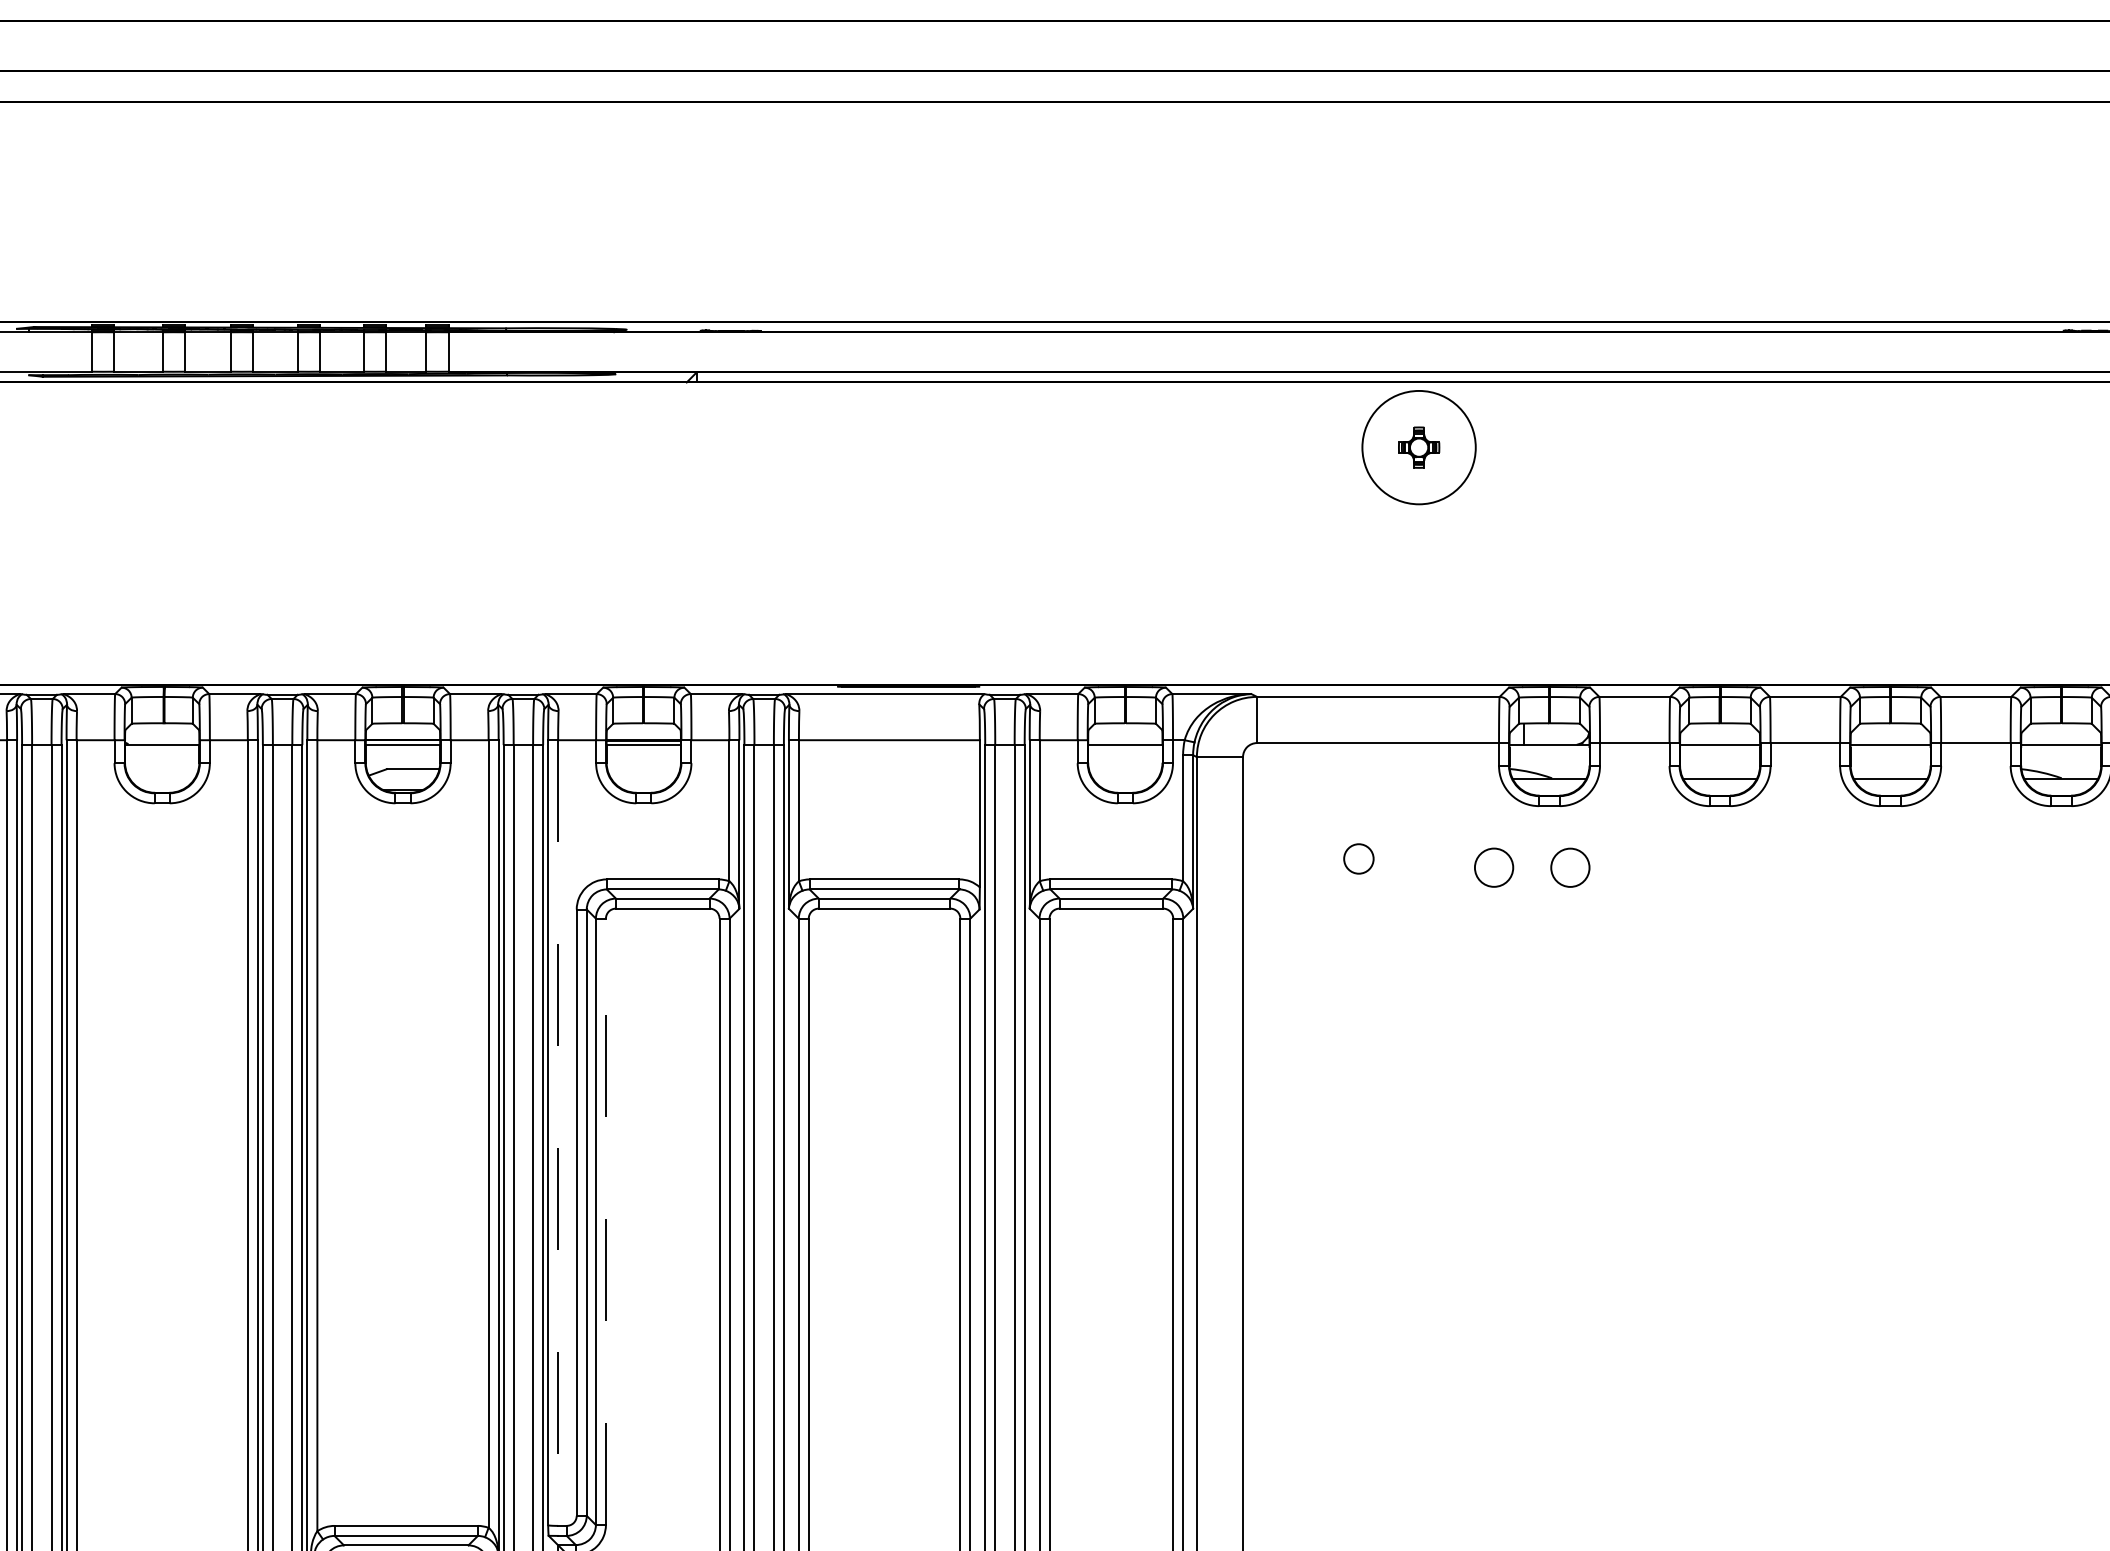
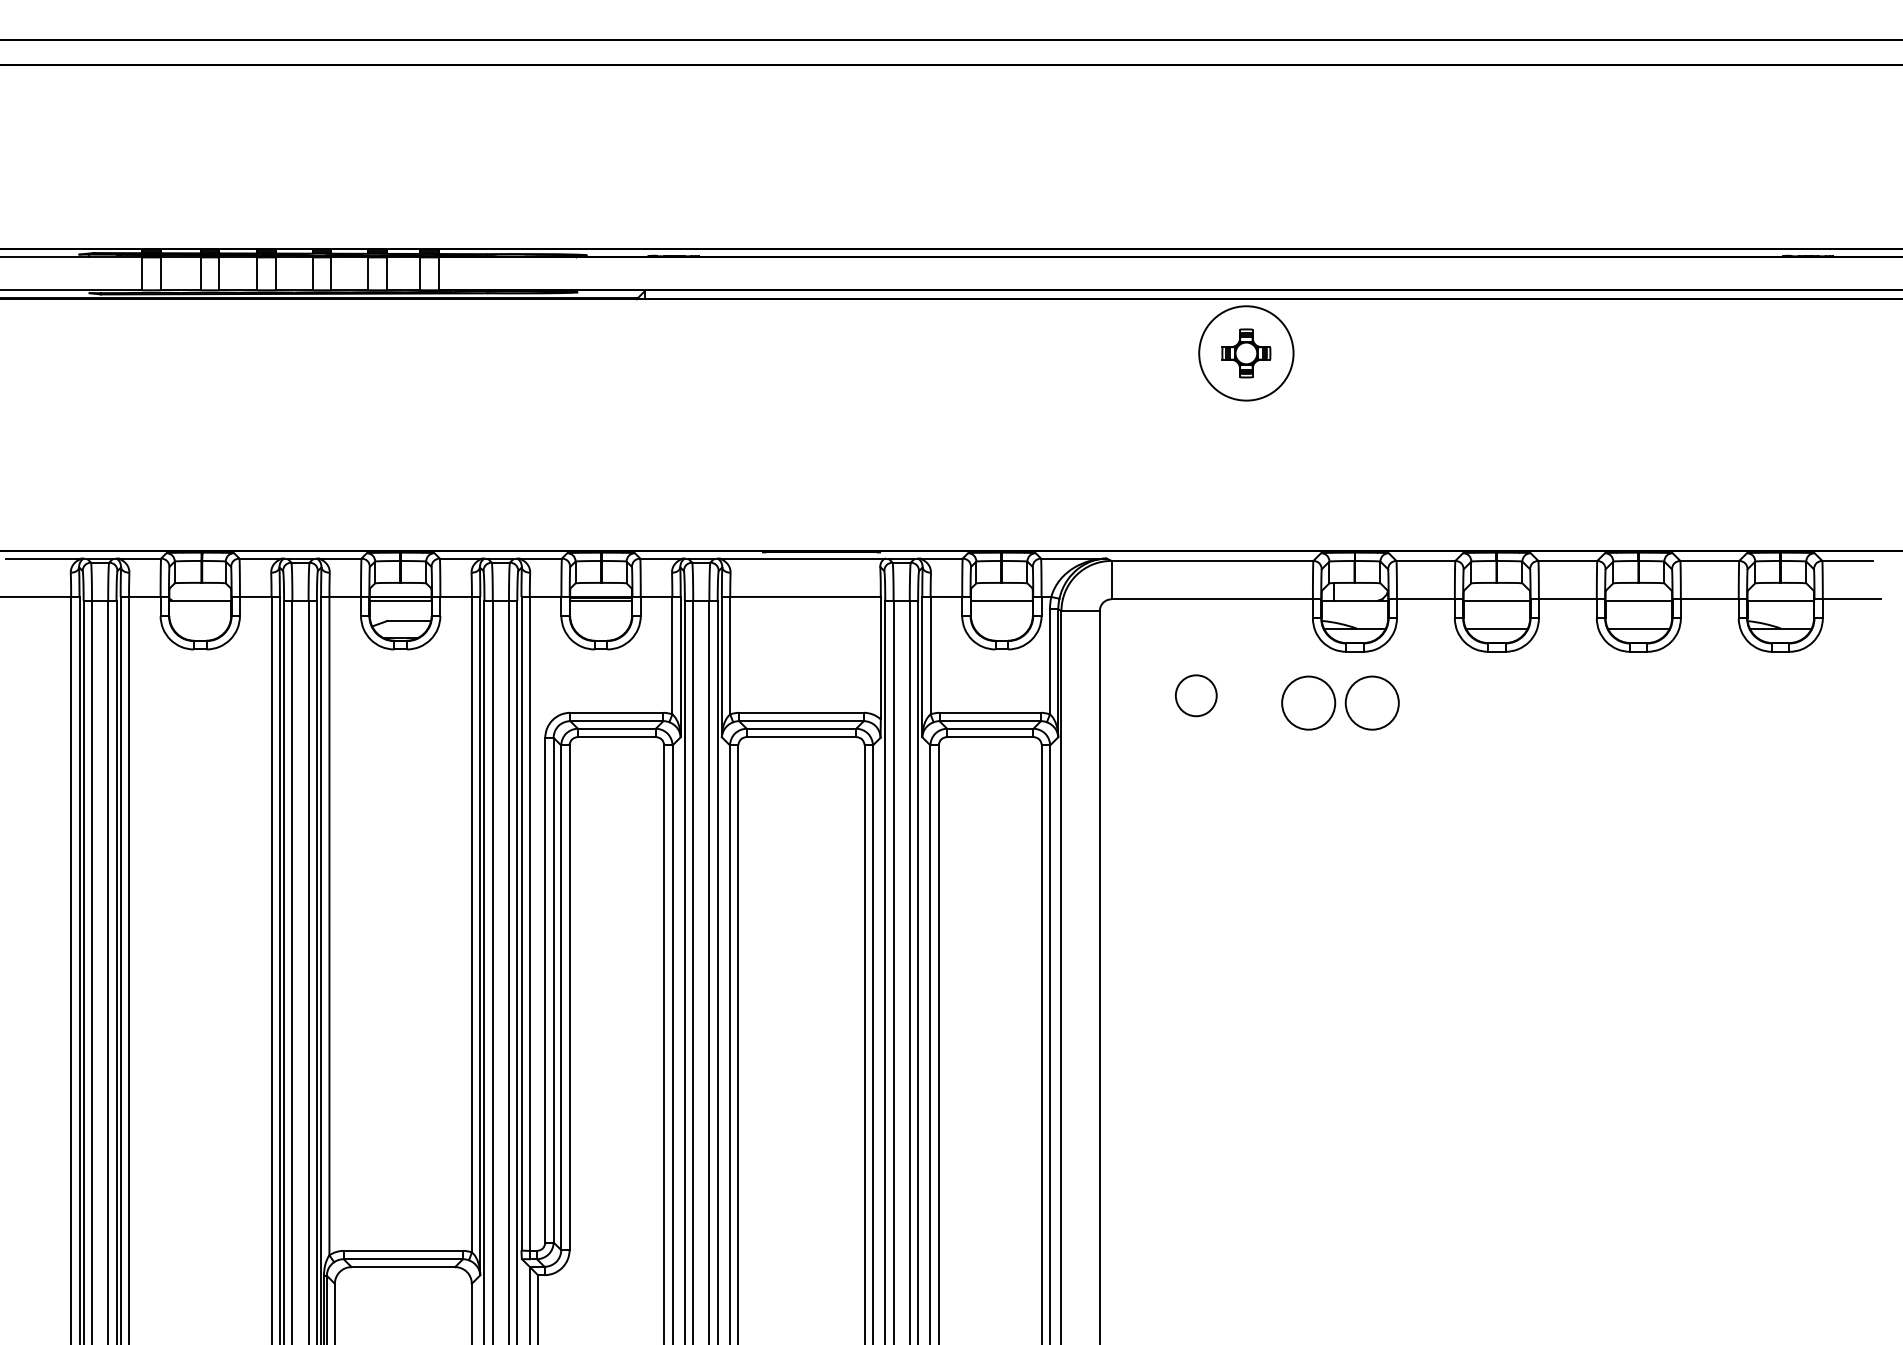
part: (1419, 447) -> (1246, 353), size x1.43
circle: (1357, 858) -> (1195, 695), size x1.67
circle: (1493, 867) -> (1308, 702), size x1.67
circle: (1569, 867) -> (1371, 702), size x1.67
line: (557, 1138) -> (529, 928), dashed -> solid
line: (605, 1221) -> (569, 997), dashed -> solid

